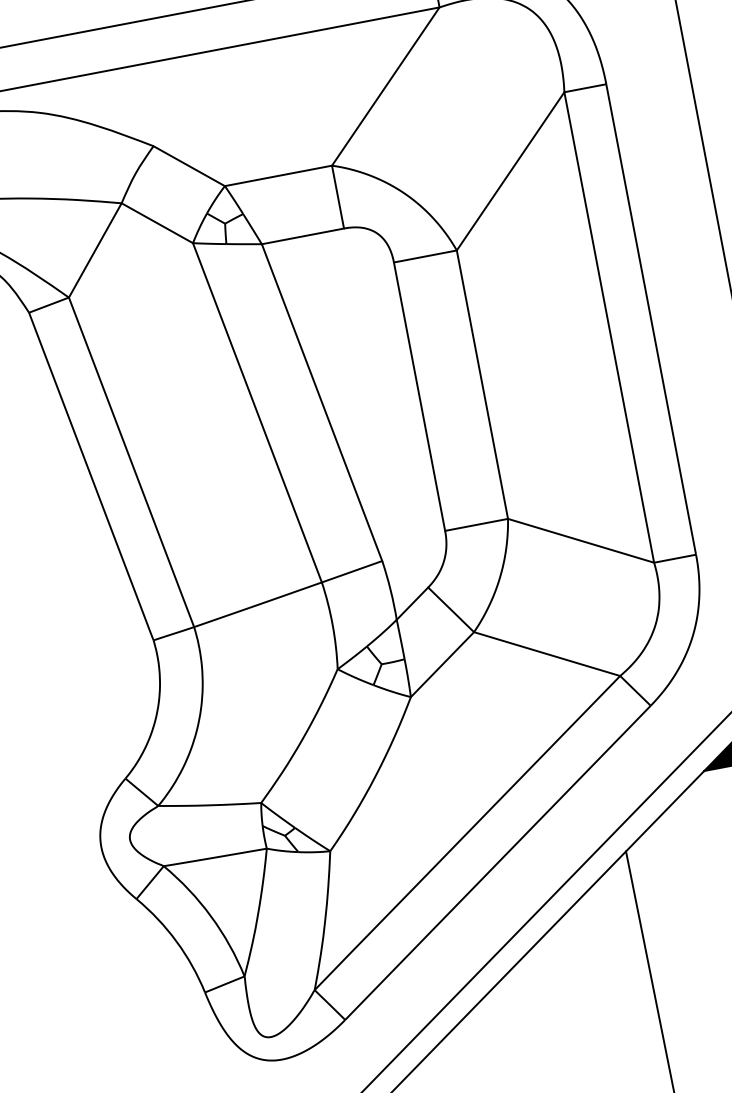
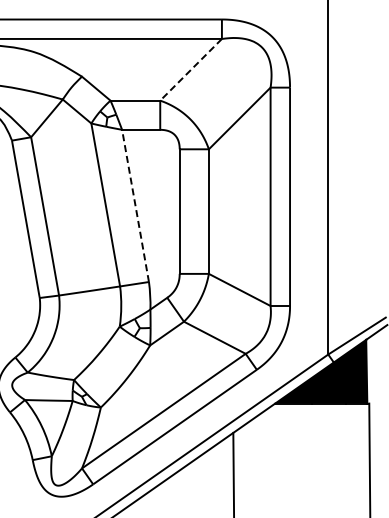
line: (386, 85) -> (191, 69), solid -> dashed
line: (321, 401) -> (135, 205), solid -> dashed

